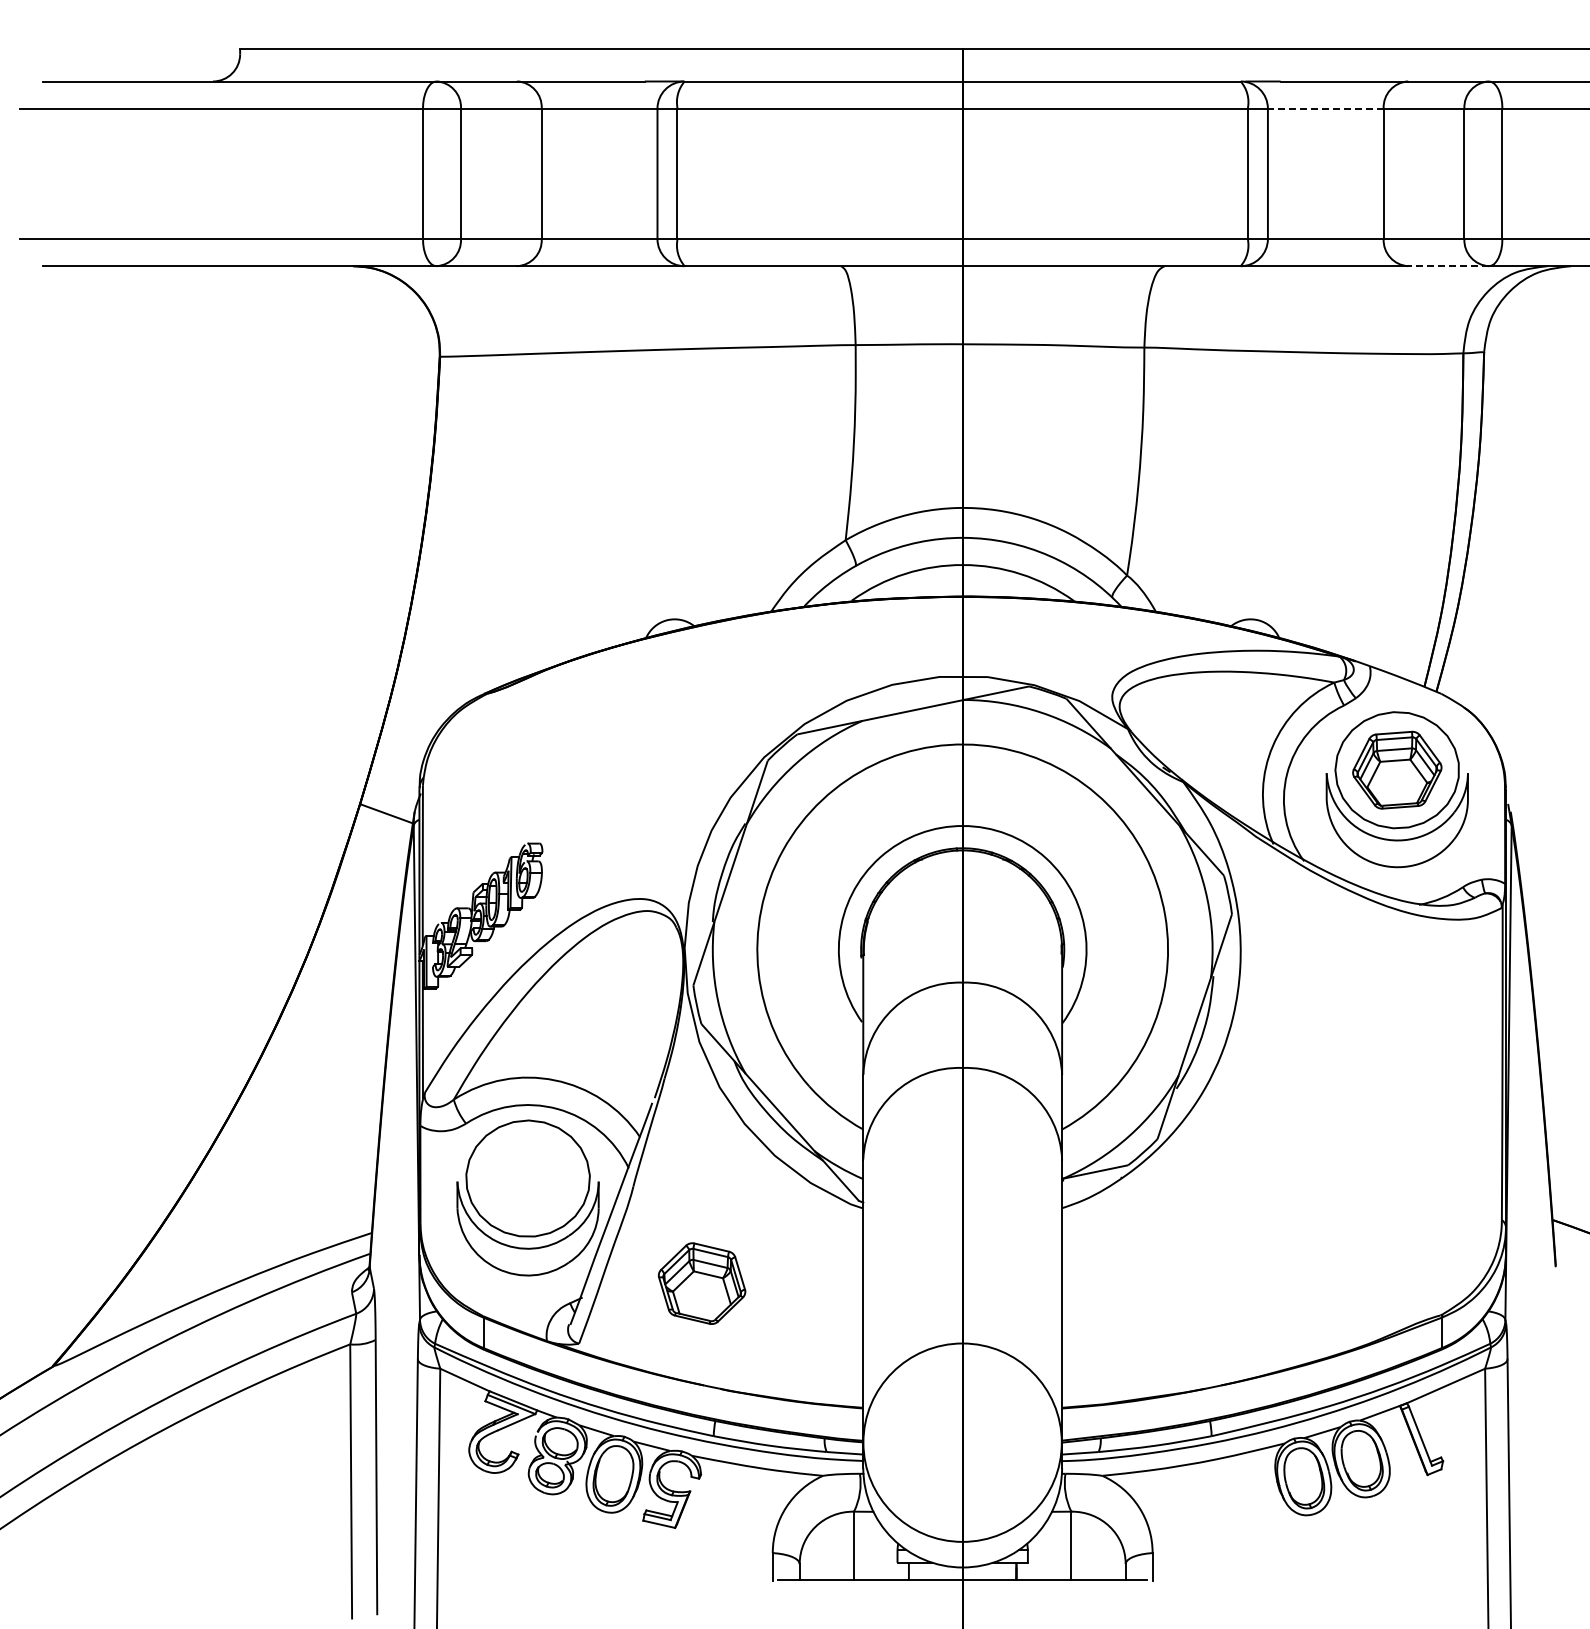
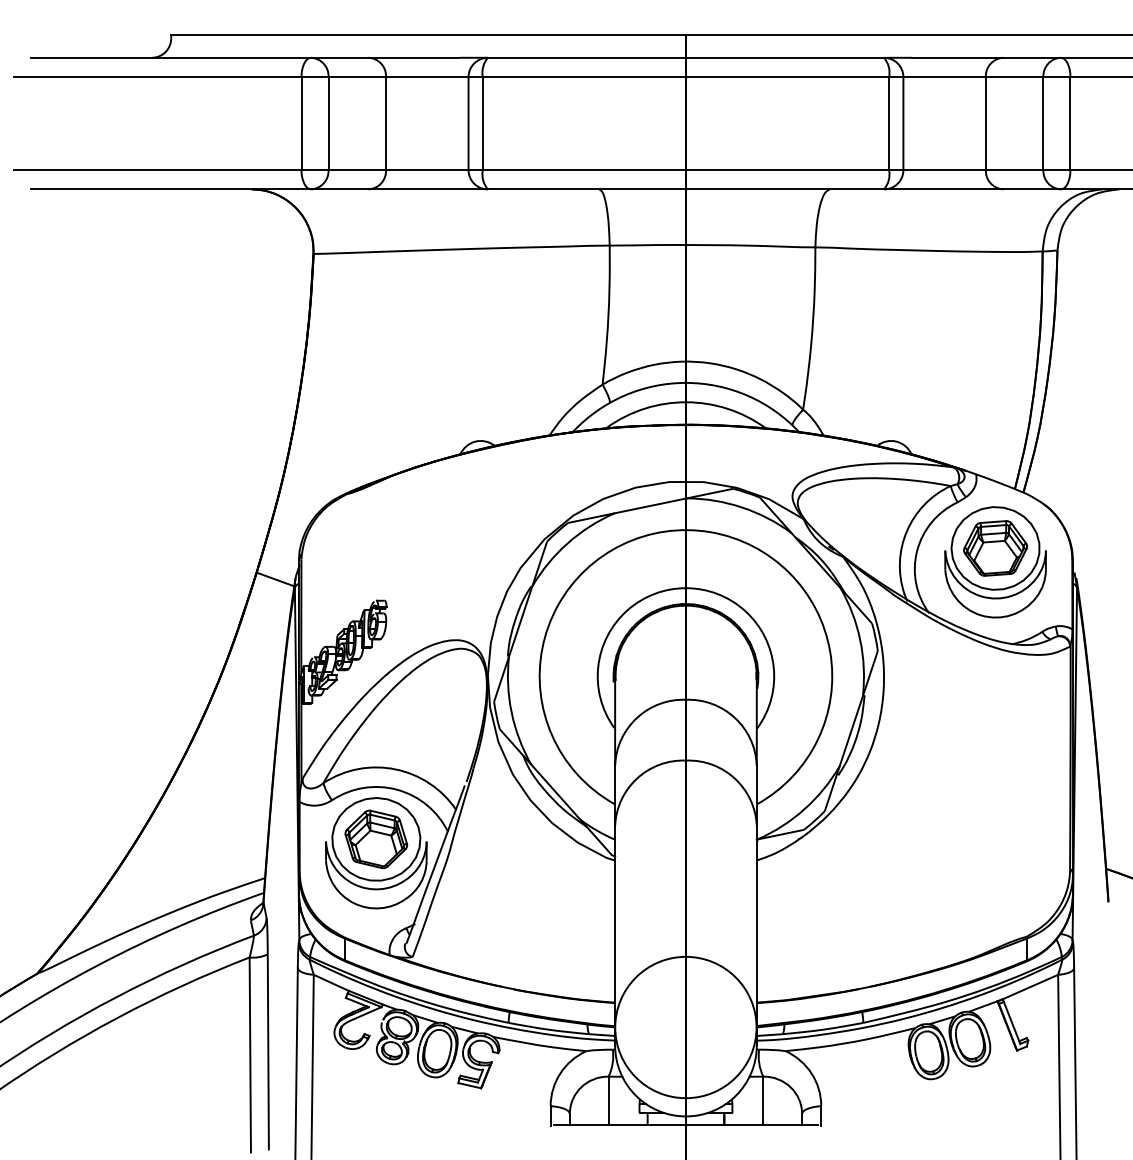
line: (1325, 108) -> (944, 77), dashed -> solid
line: (1448, 266) -> (1032, 189), dashed -> solid
part: (702, 1283) -> (376, 839), moved

